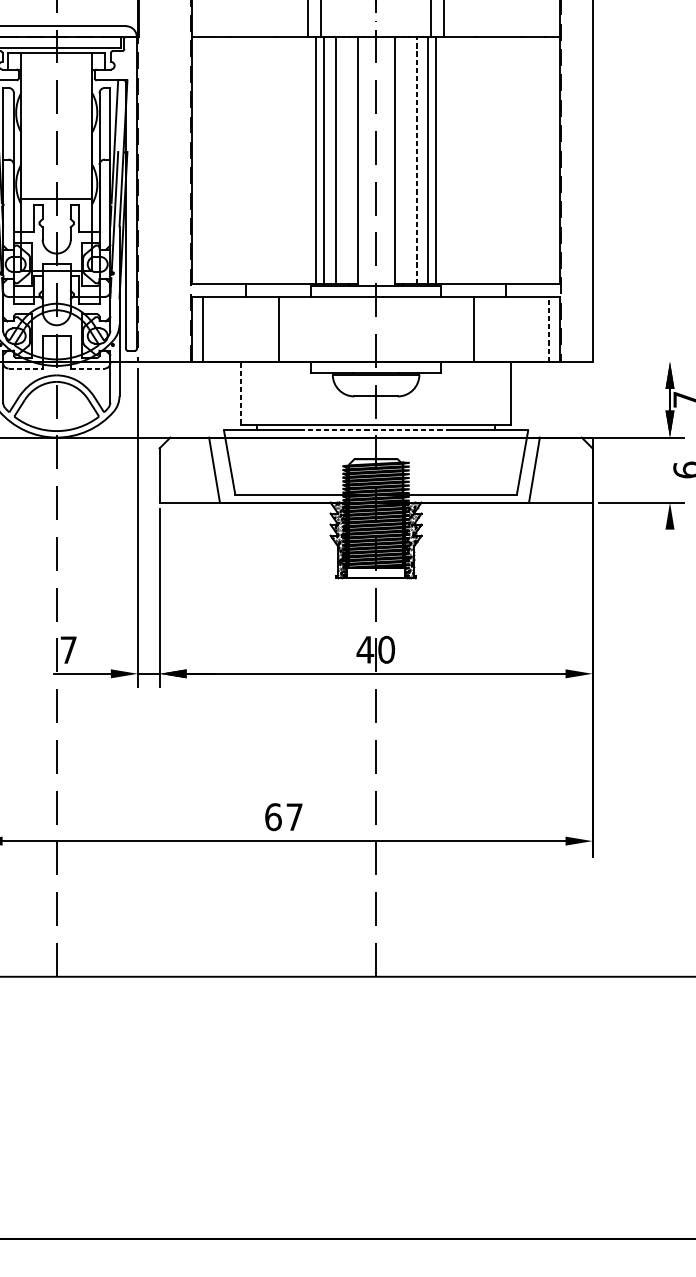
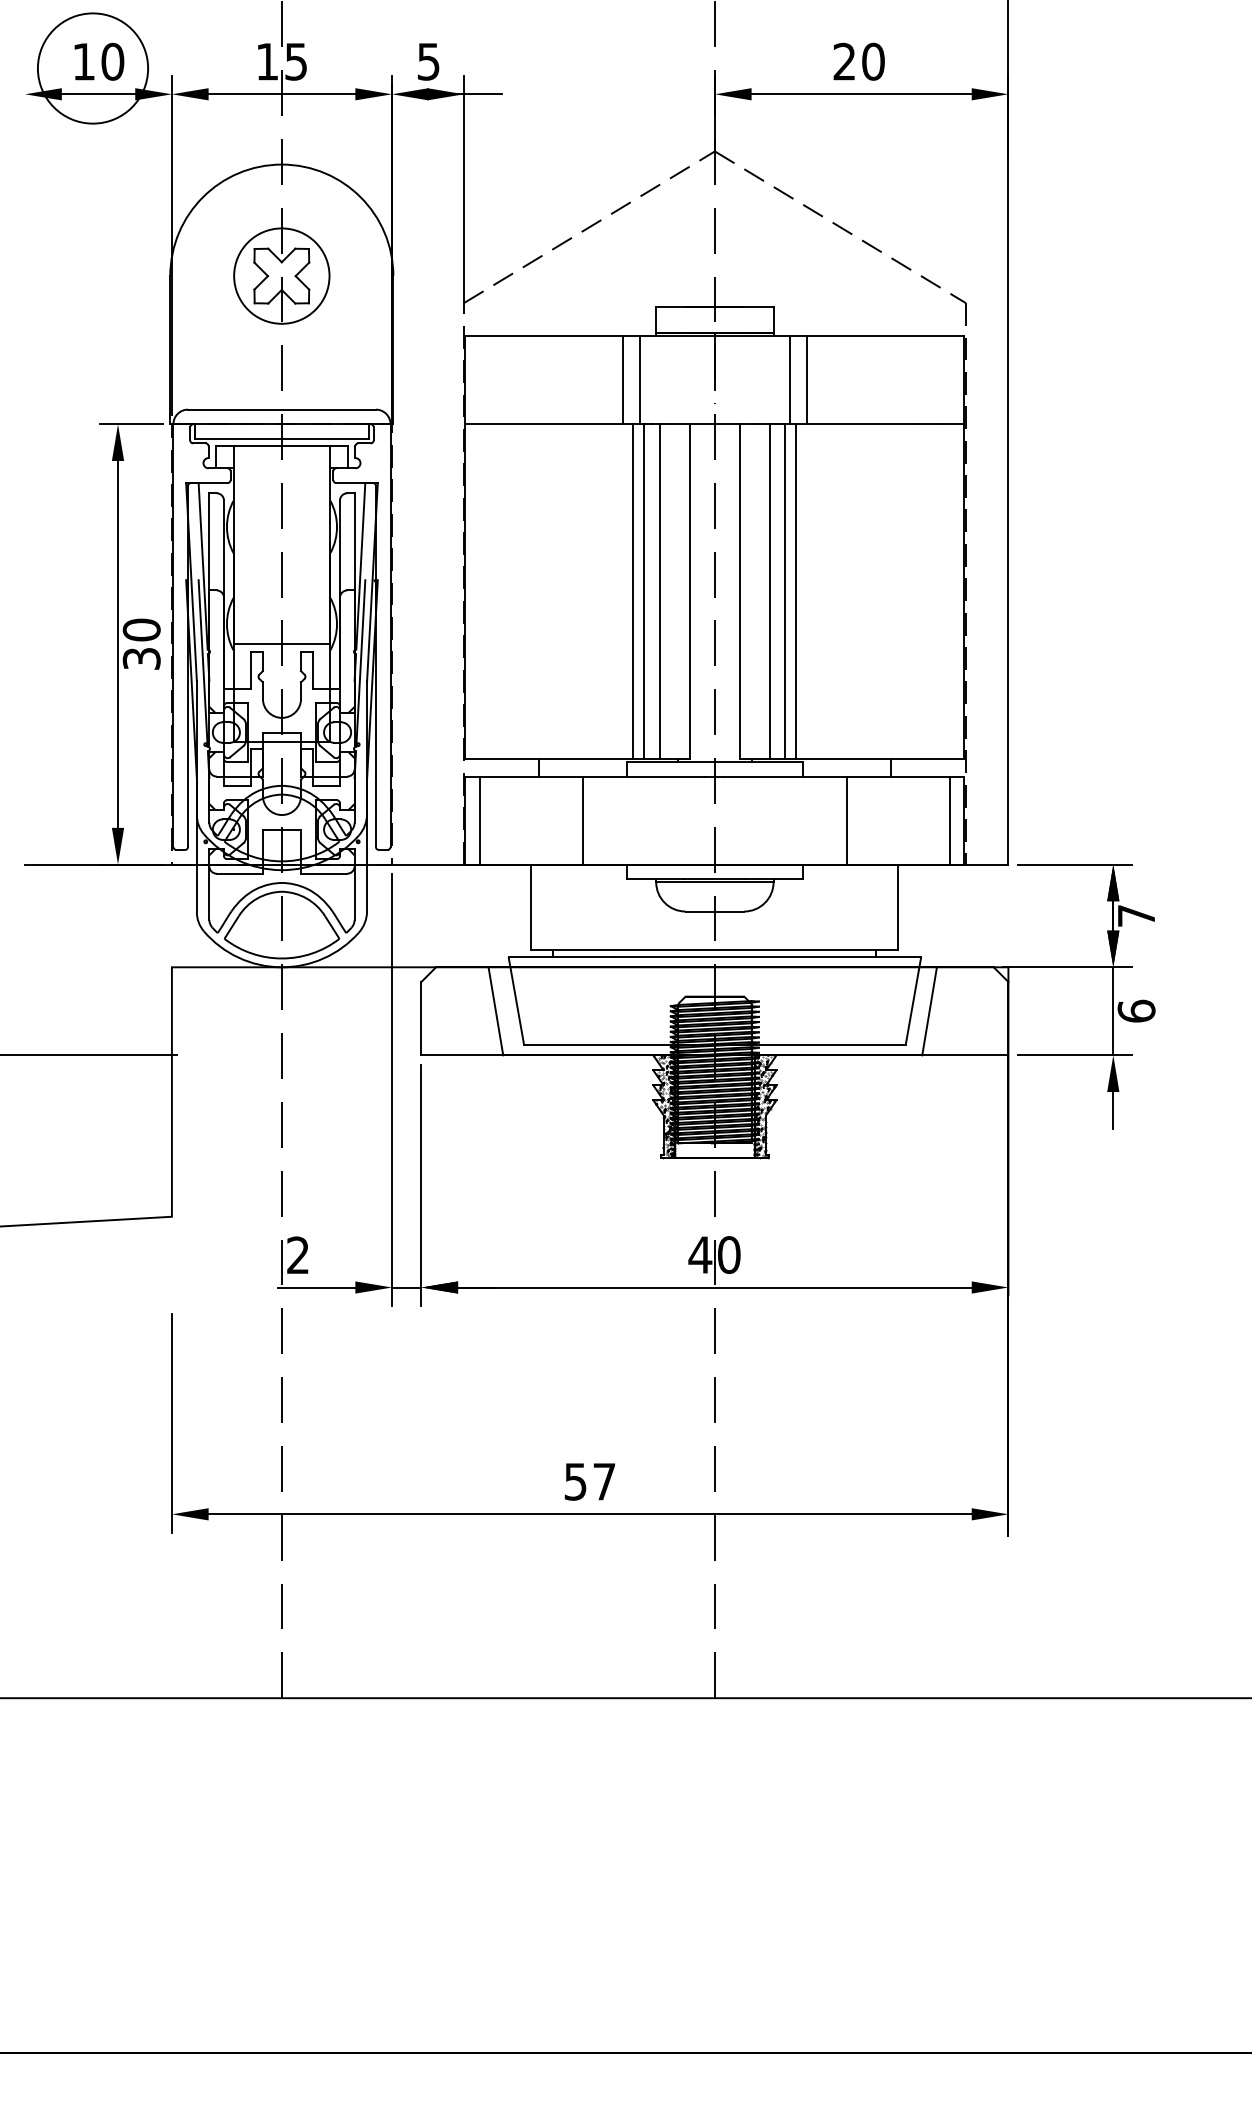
line: (416, 160) -> (769, 591), dashed -> solid
line: (549, 329) -> (949, 820), dashed -> solid
line: (641, 361) -> (1074, 864), added
line: (26, 368) -> (240, 873), dashed -> solid
line: (88, 368) -> (324, 873), dashed -> solid
line: (240, 393) -> (531, 907), dashed -> solid
line: (375, 430) -> (714, 957), dashed -> solid
line: (670, 470) -> (1113, 1011), added
line: (670, 543) -> (1113, 1110), added
text: (68, 649) -> (297, 1254), 7 -> 2
text: (273, 816) -> (575, 1481), 67 -> 57

